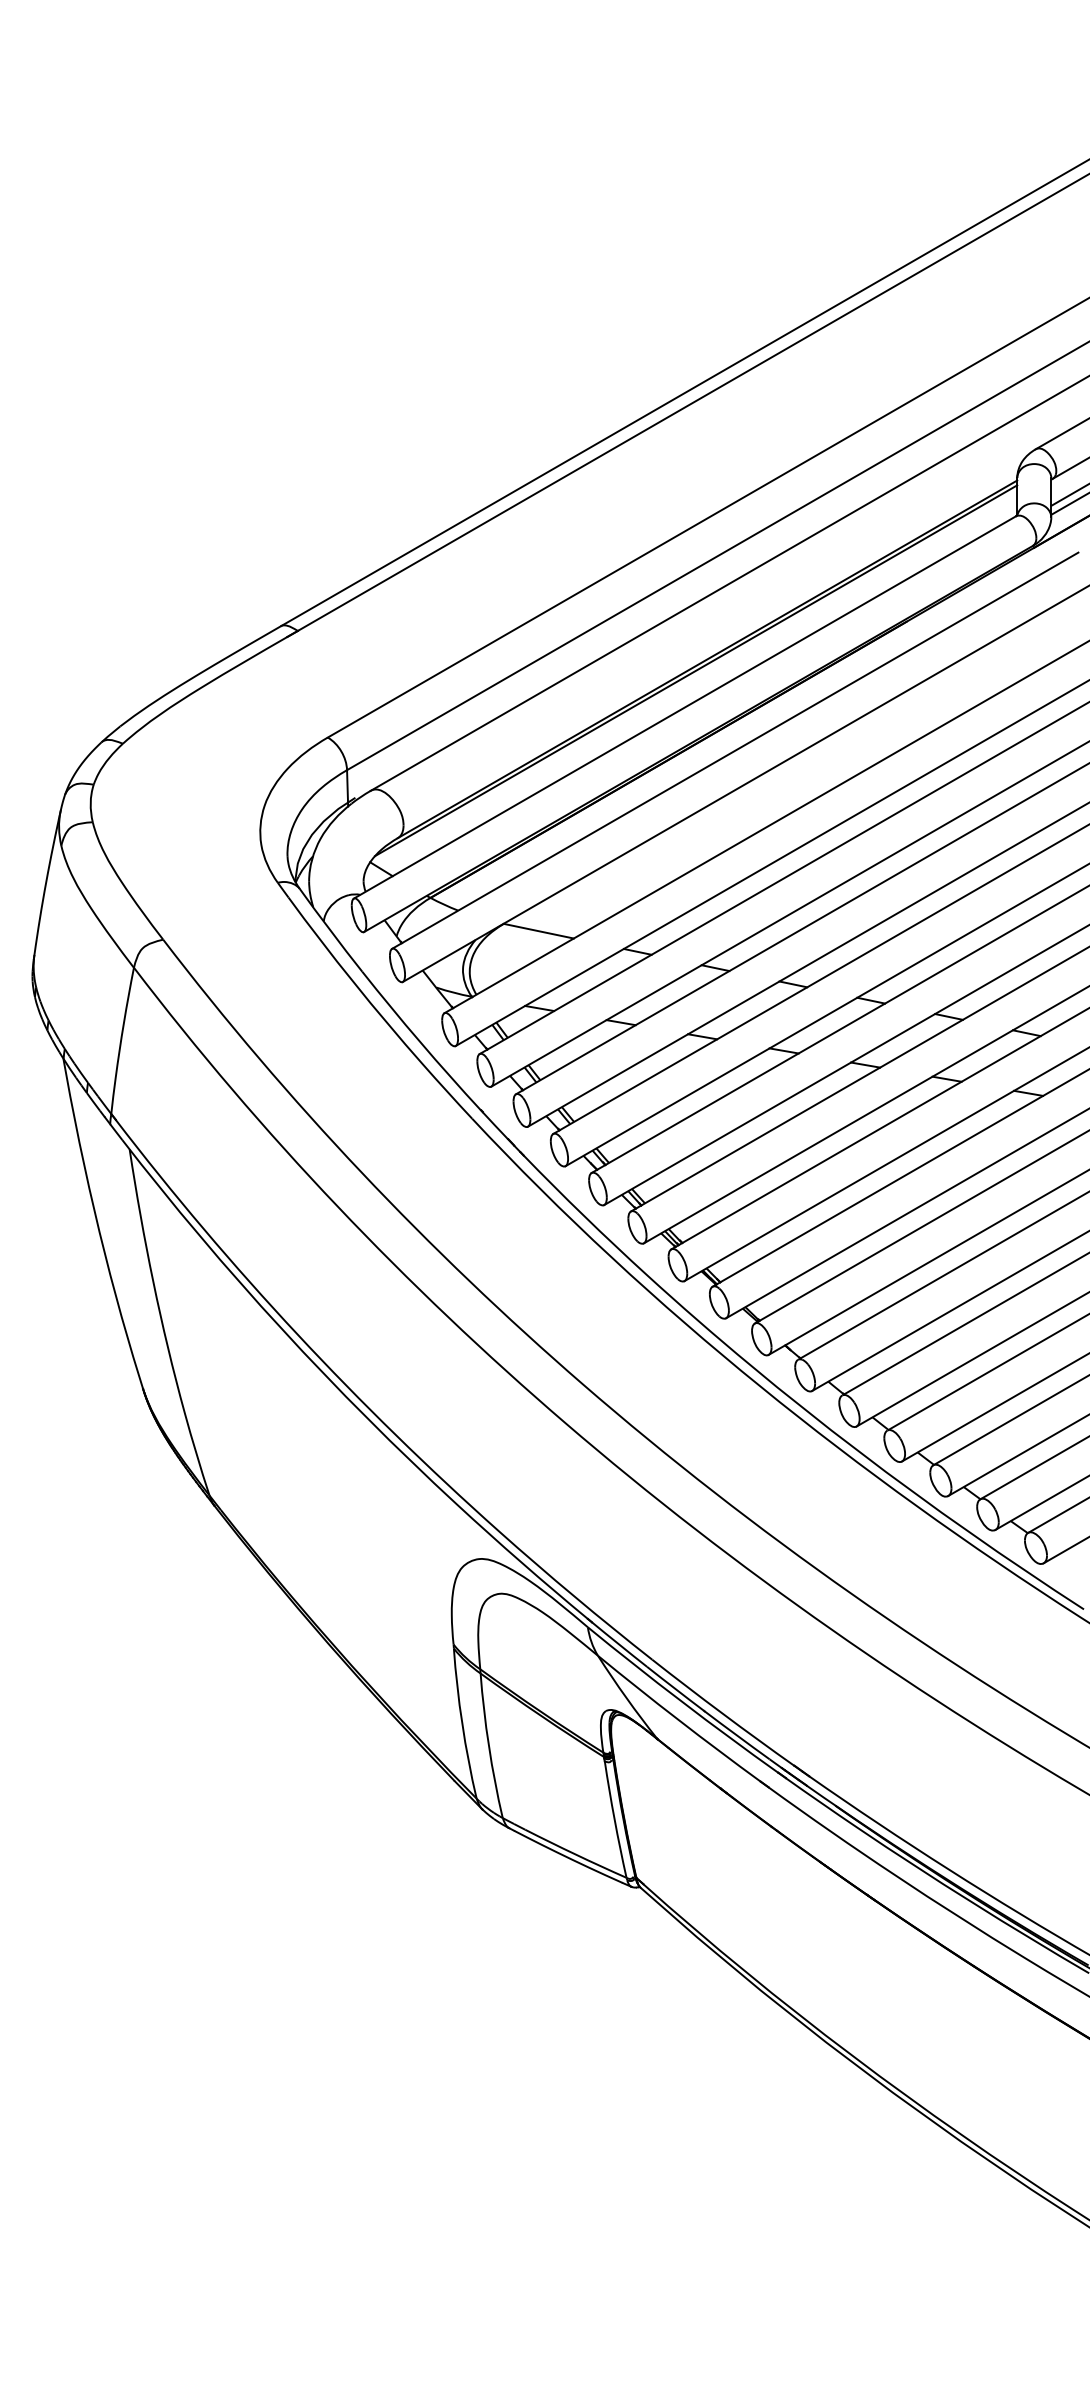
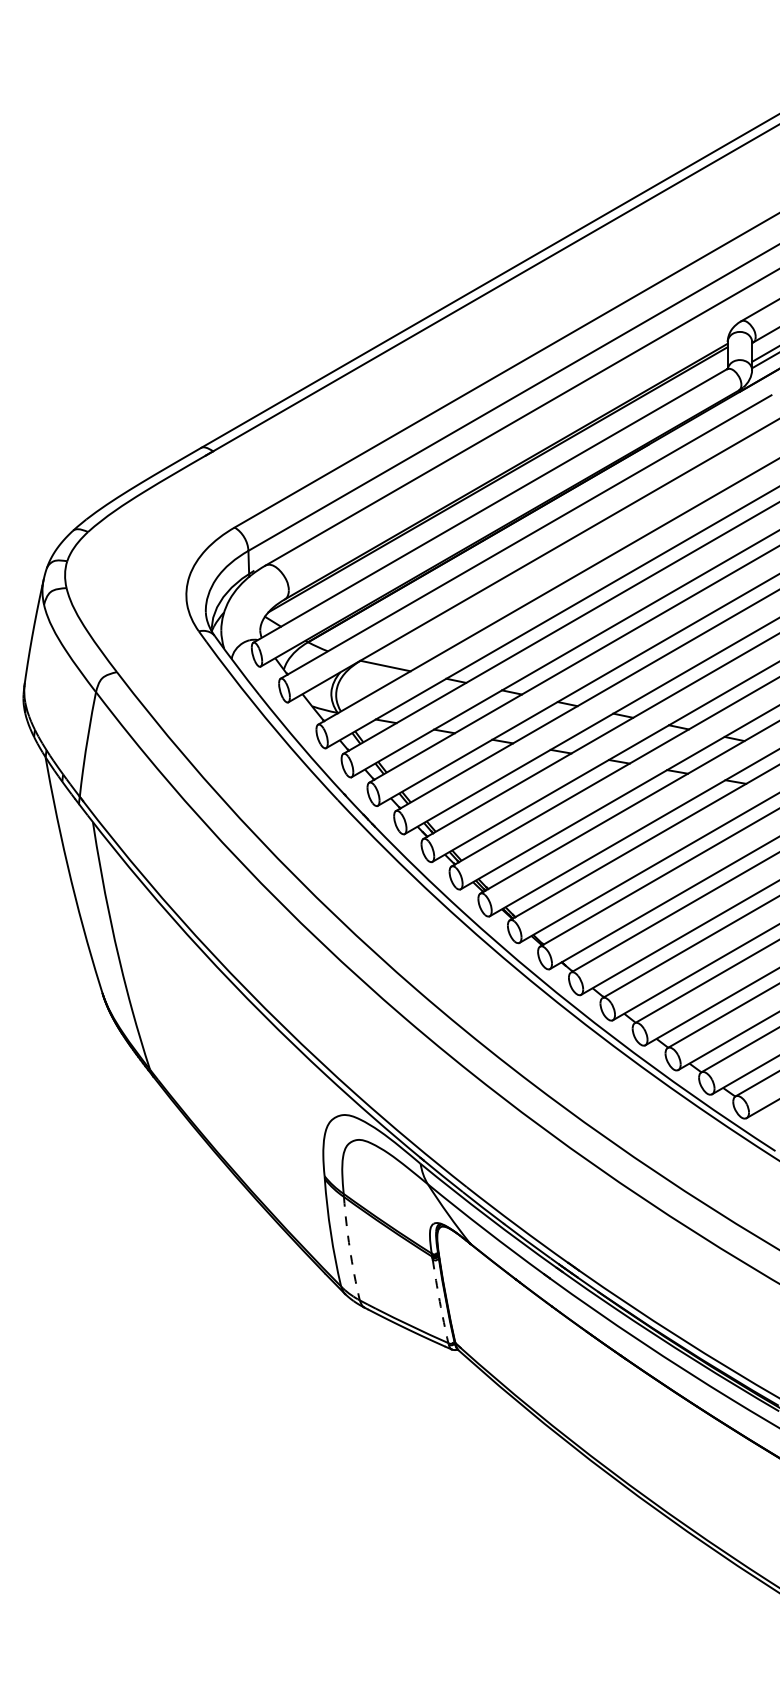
arc: (488, 1746) -> (349, 1249), solid -> dashed
arc: (614, 1819) -> (439, 1301), solid -> dashed

